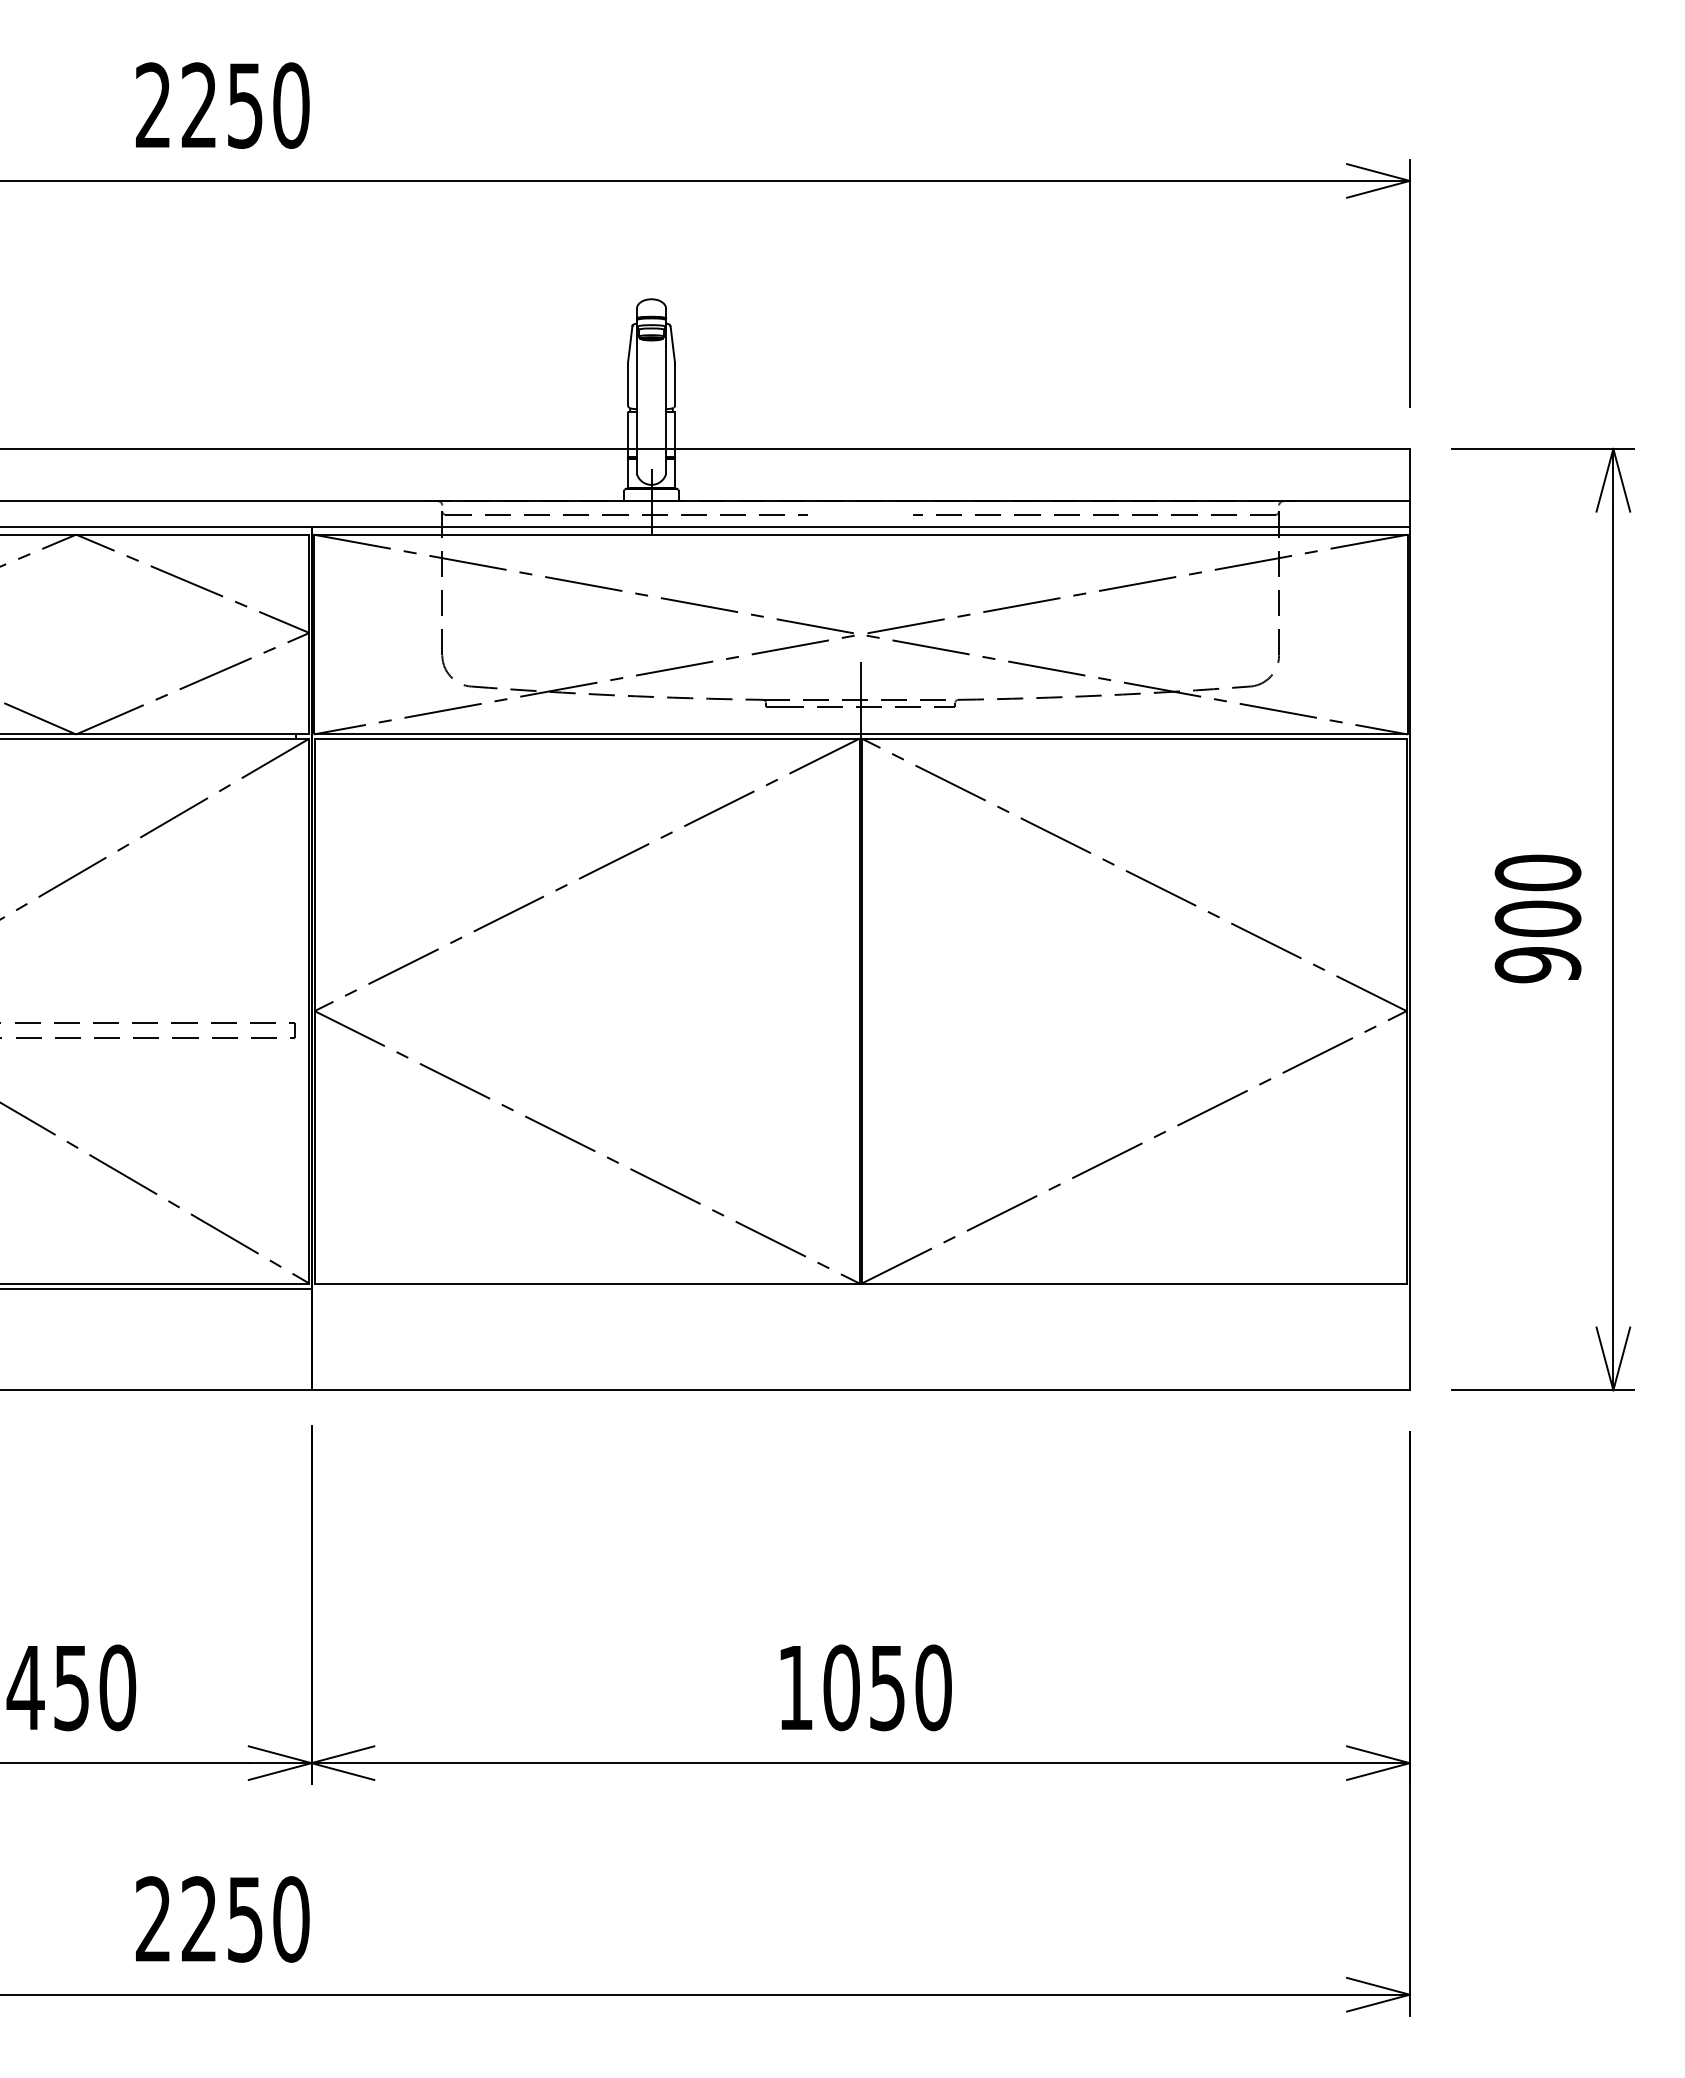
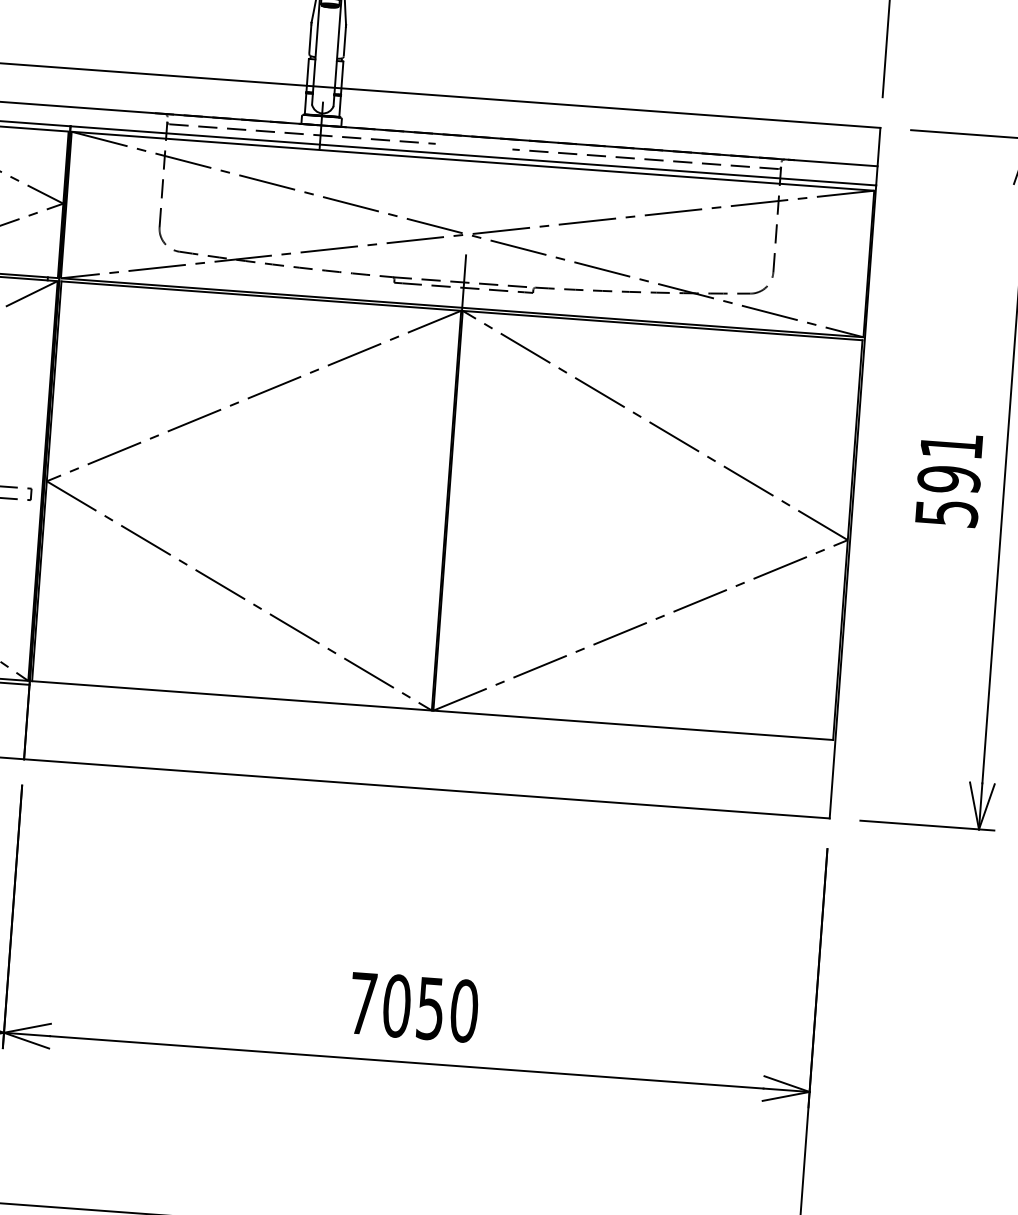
text: (1537, 918) -> (948, 479), 900 -> 591
text: (795, 1687) -> (363, 1003), 1050 -> 7050

